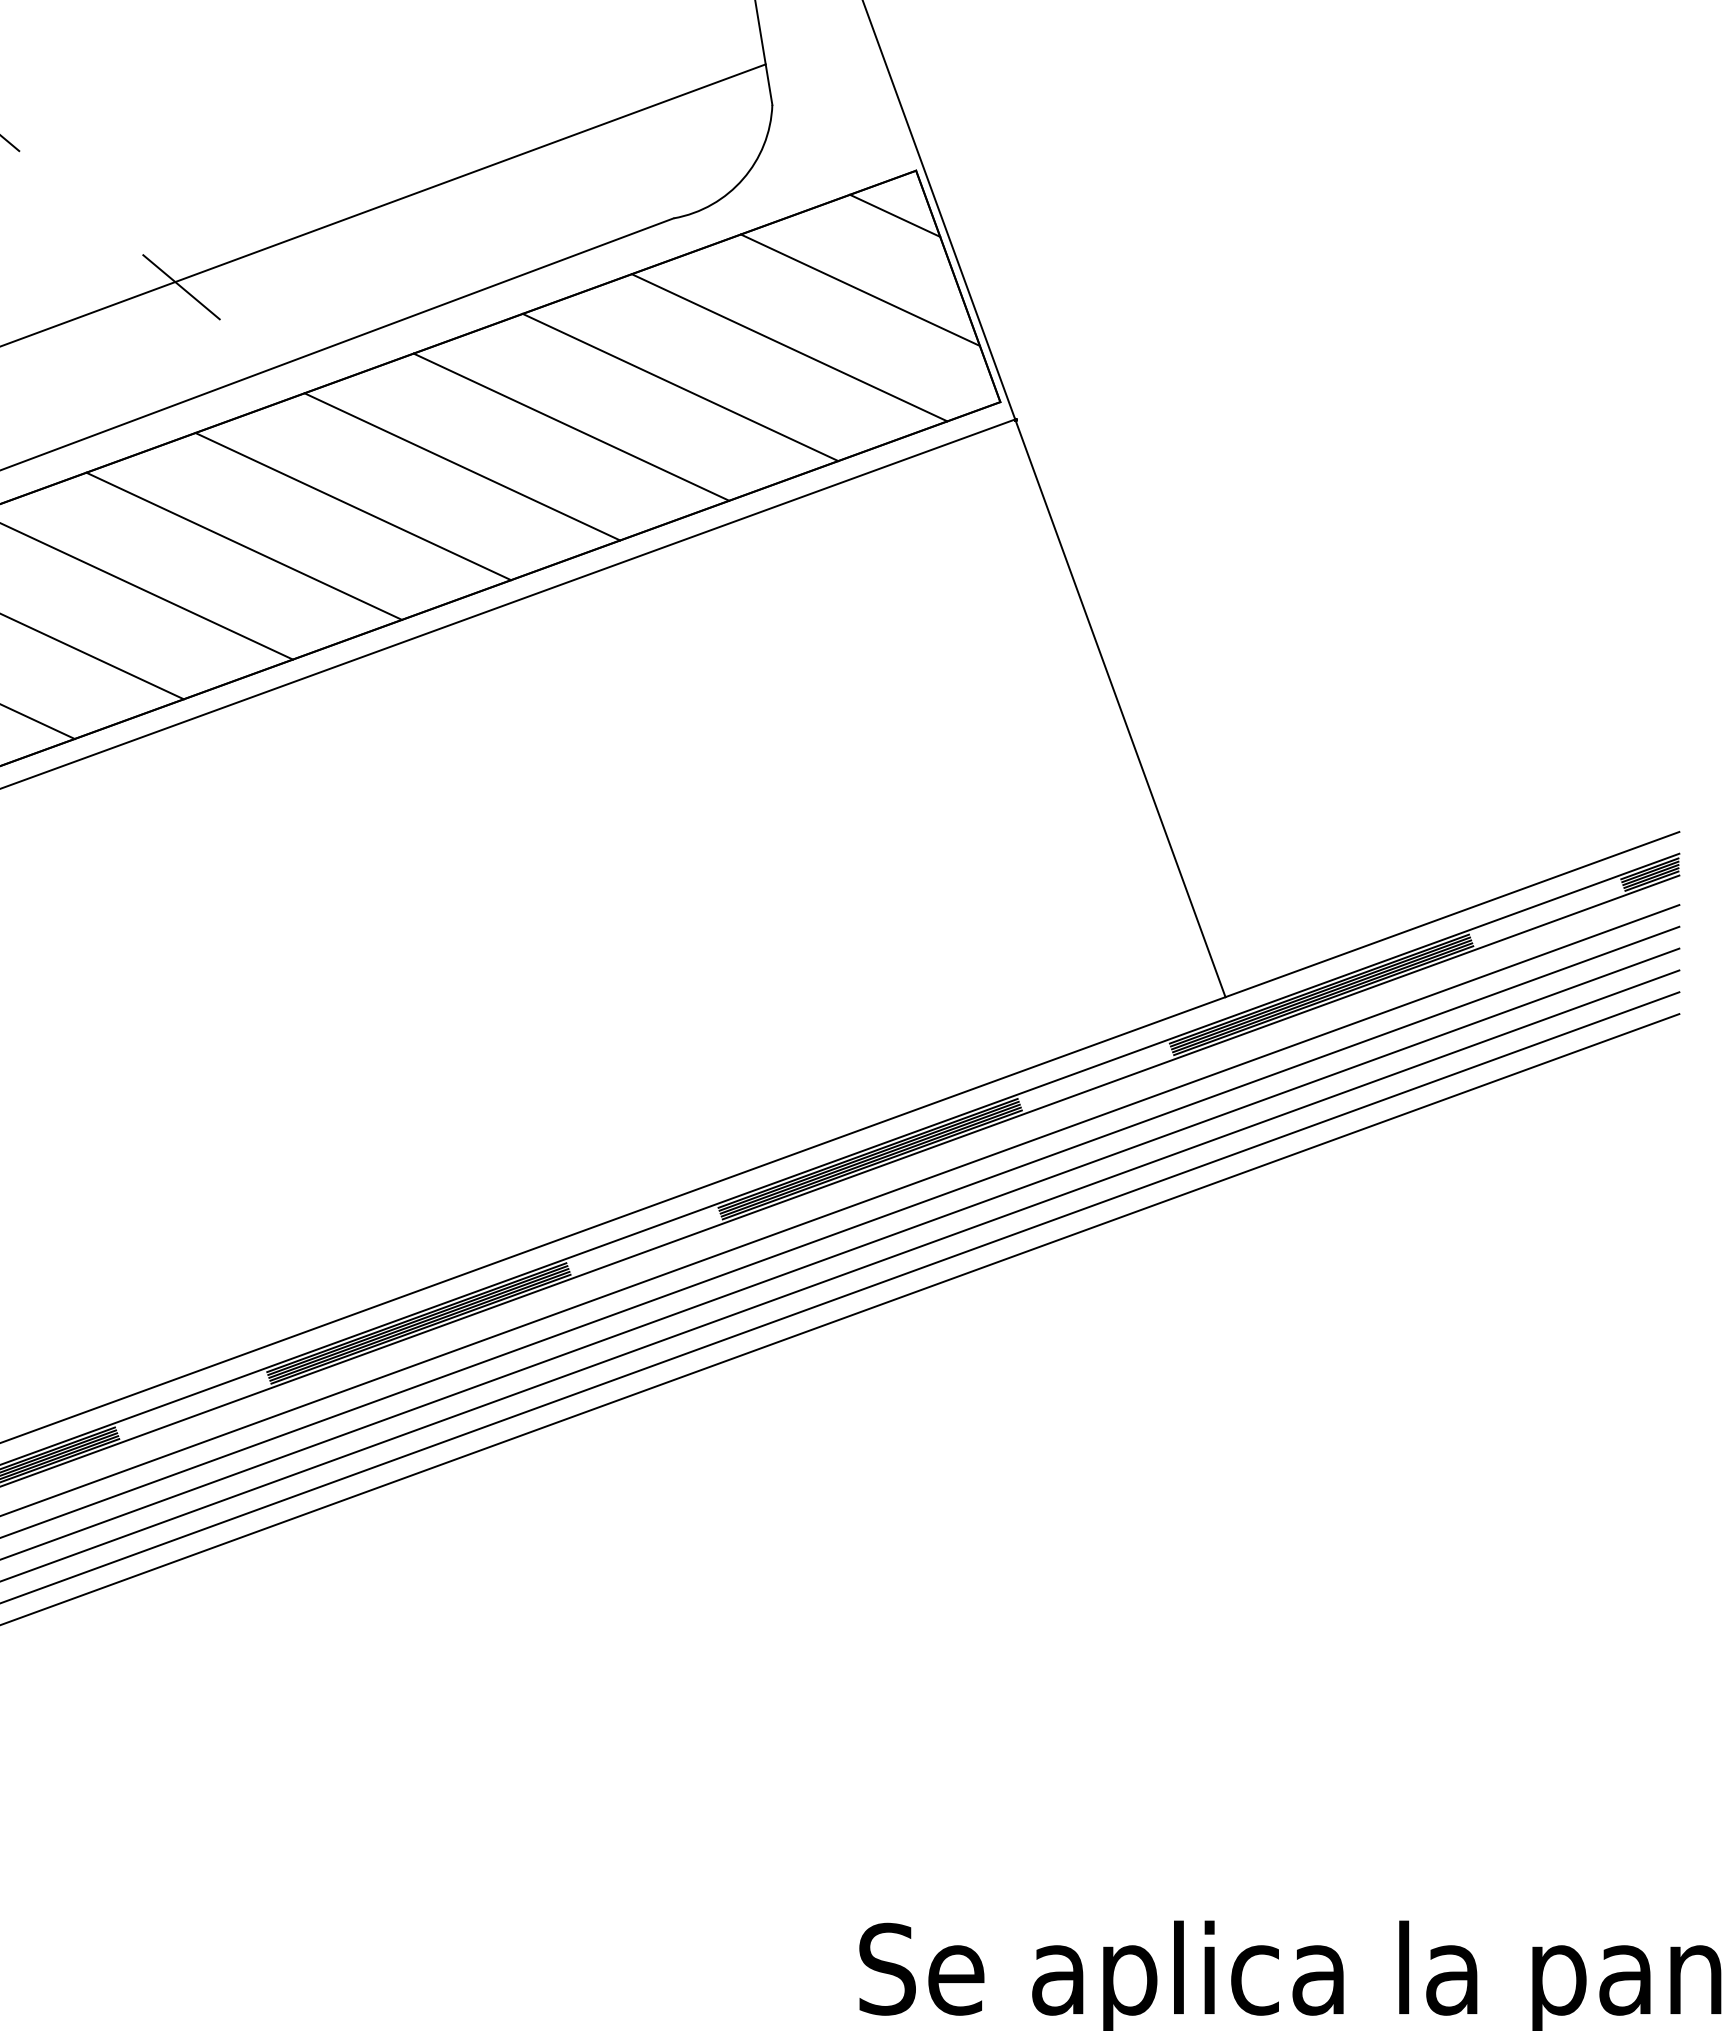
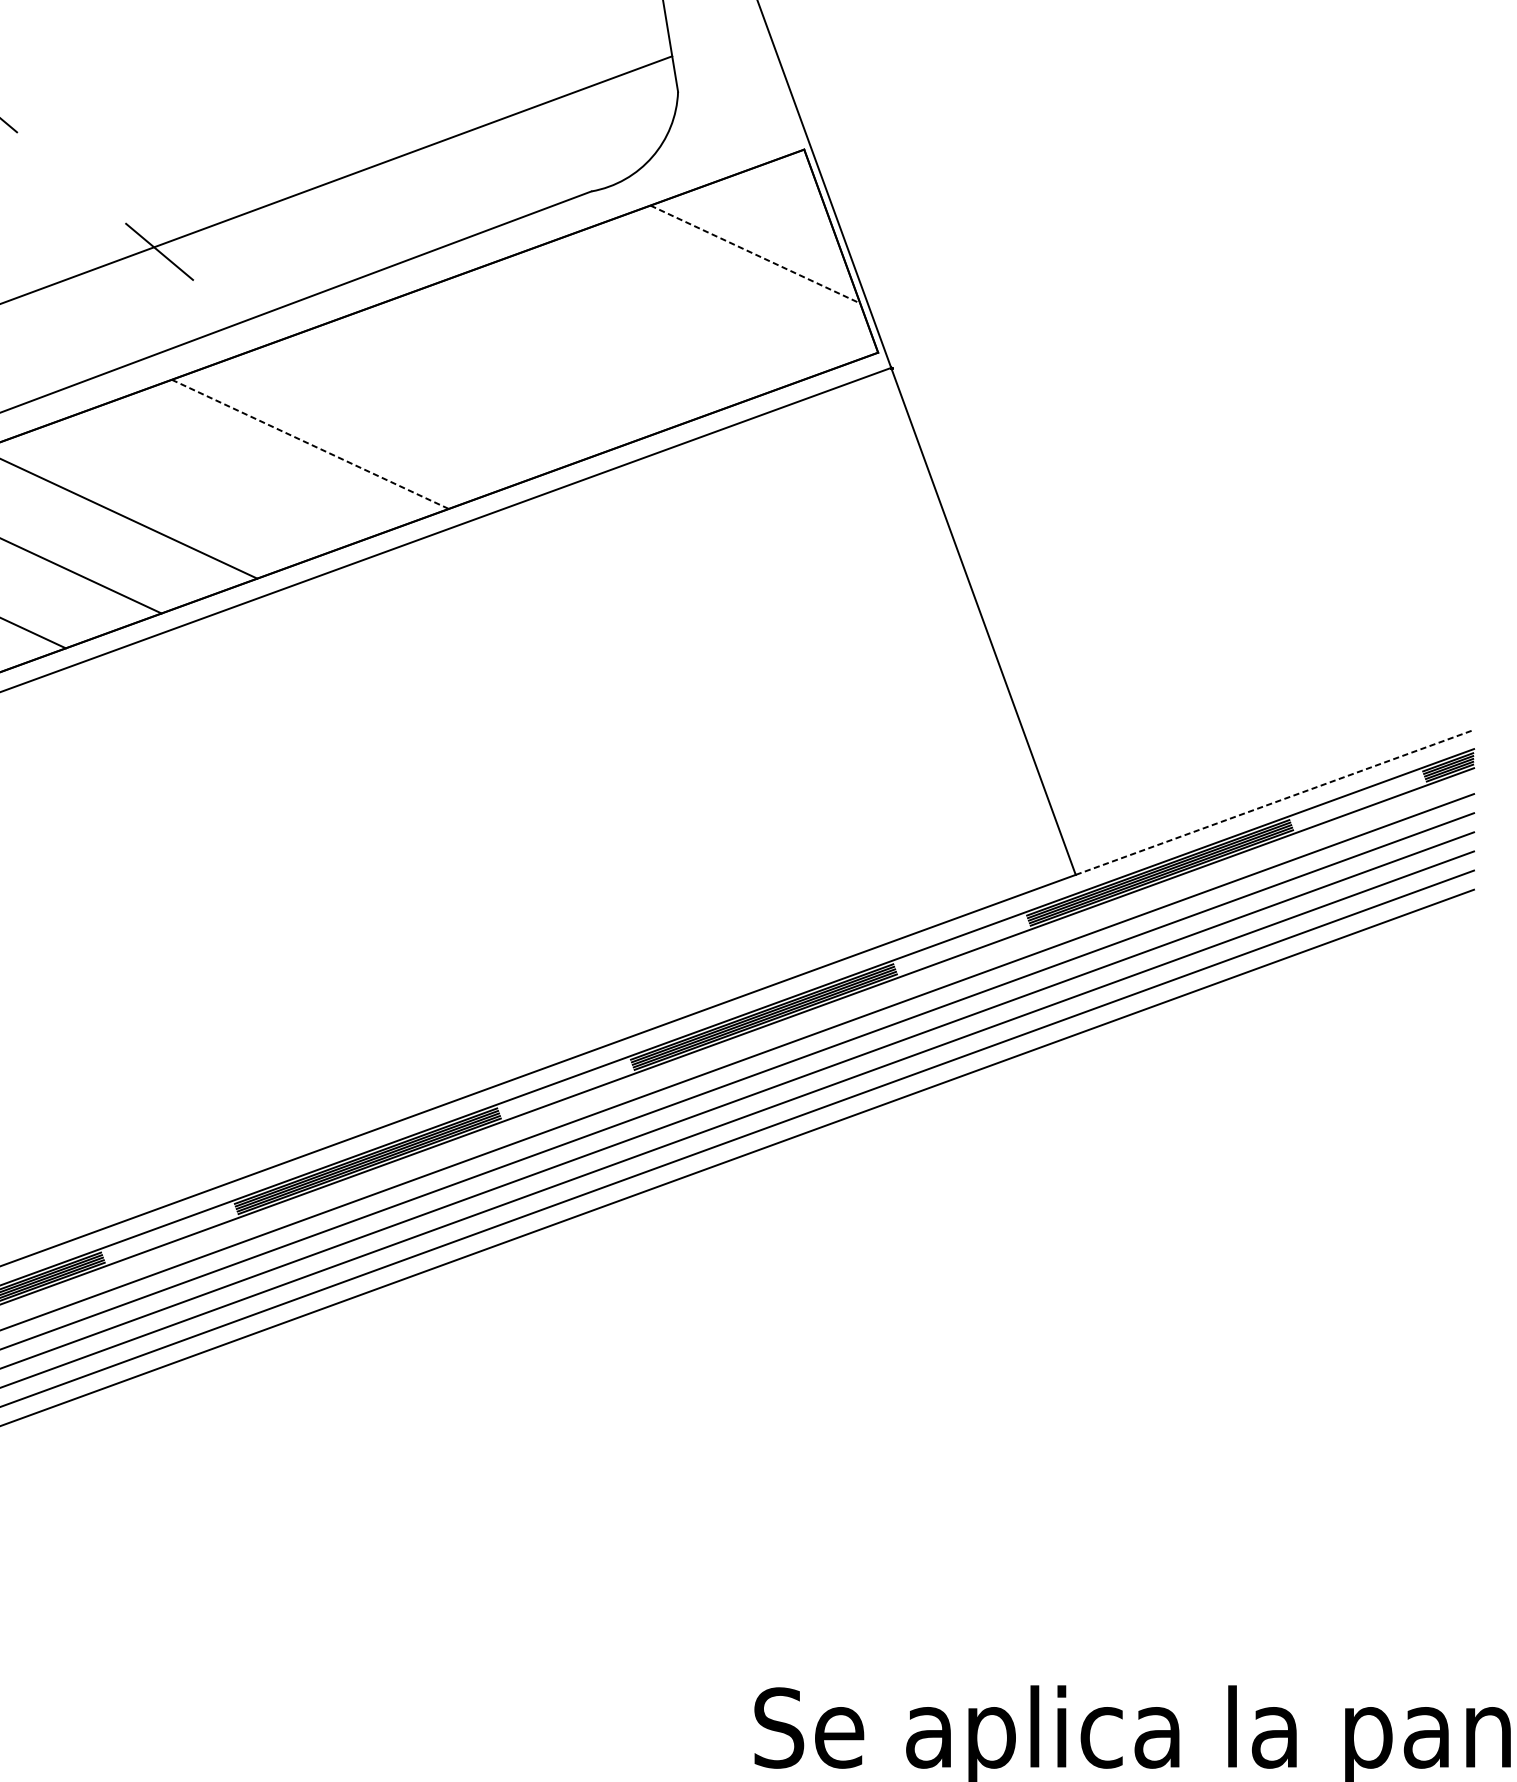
line: (894, 215) -> (785, 188), removed
line: (860, 290) -> (755, 254), solid -> dashed
line: (789, 347) -> (693, 304), removed
line: (680, 387) -> (597, 339), removed
line: (571, 426) -> (501, 374), removed
line: (462, 466) -> (406, 409), removed
line: (353, 506) -> (310, 444), solid -> dashed
line: (244, 545) -> (214, 478), removed
line: (1452, 914) -> (1274, 802), solid -> dashed

